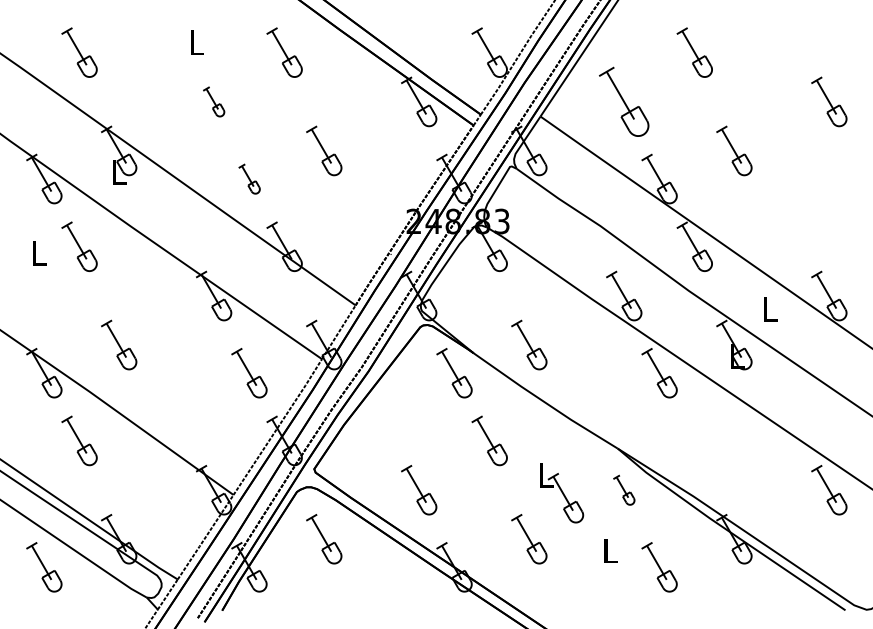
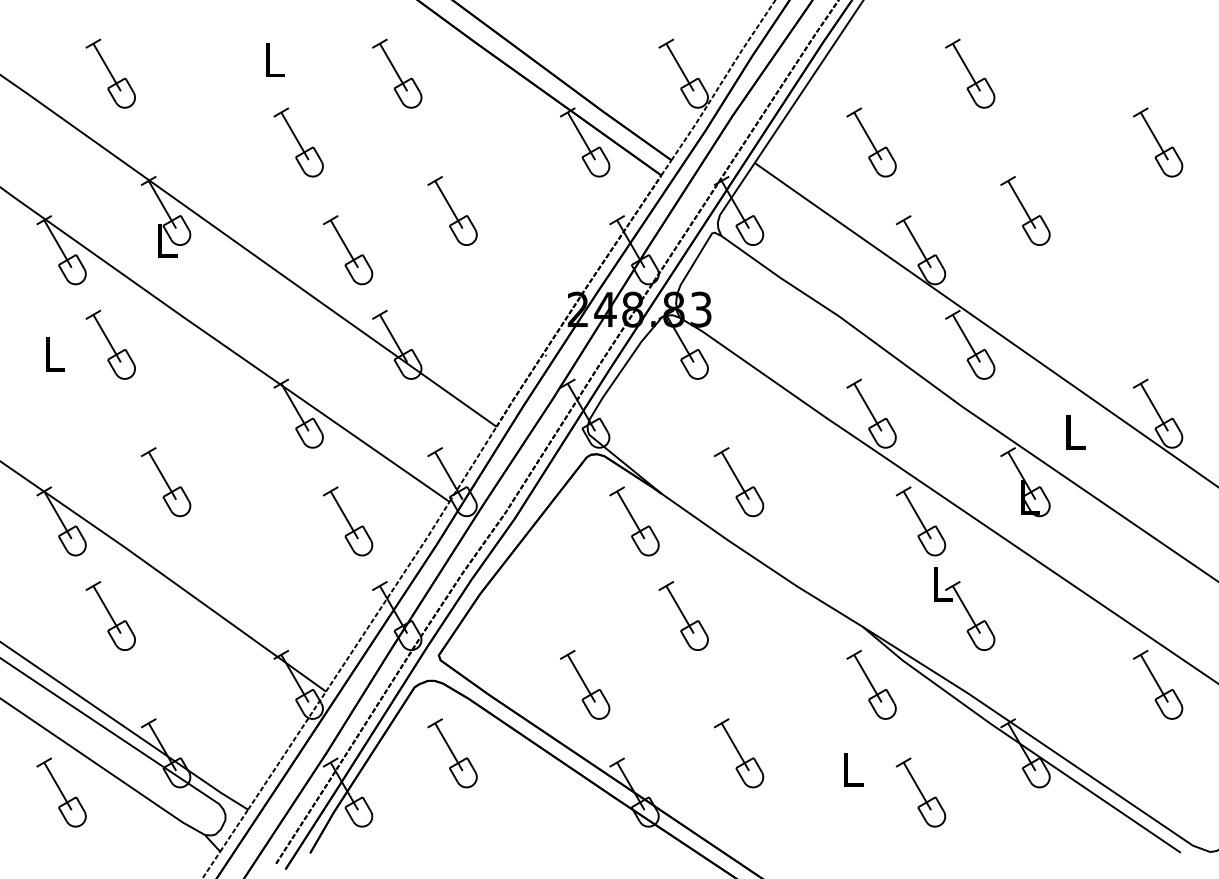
part: (213, 101) -> (298, 142), size x1.67
part: (624, 101) -> (871, 142), size x0.71
part: (249, 179) -> (348, 250), size x1.67
part: (624, 489) -> (871, 684), size x1.67
part: (561, 492) -> (964, 608), moved

